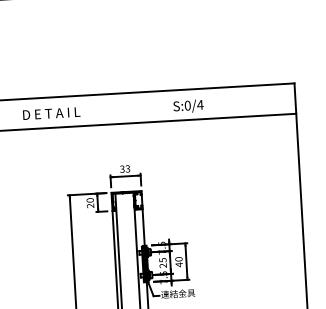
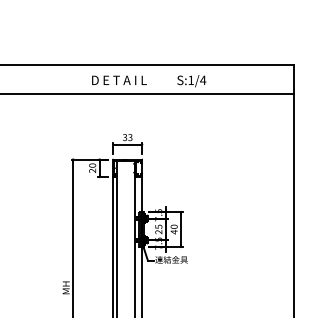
text: (188, 105) -> (191, 80), S:0/4 -> S:1/4
text: (51, 112) -> (119, 79), moved

